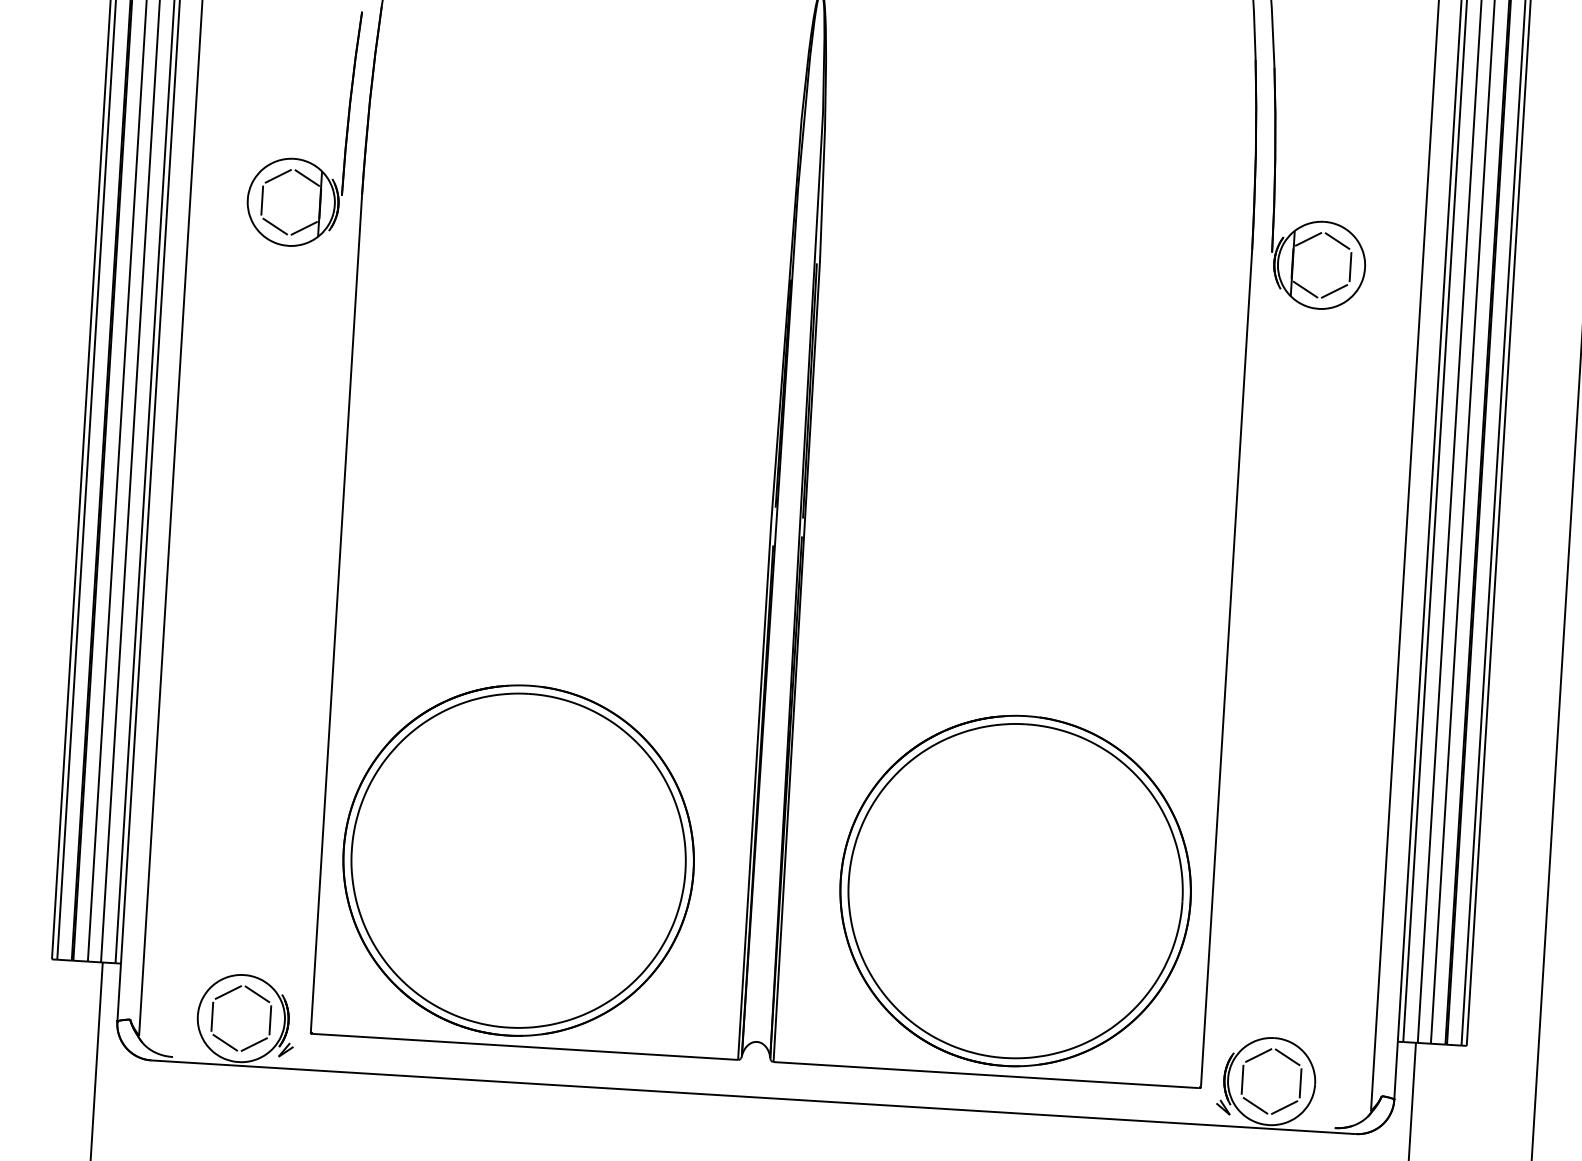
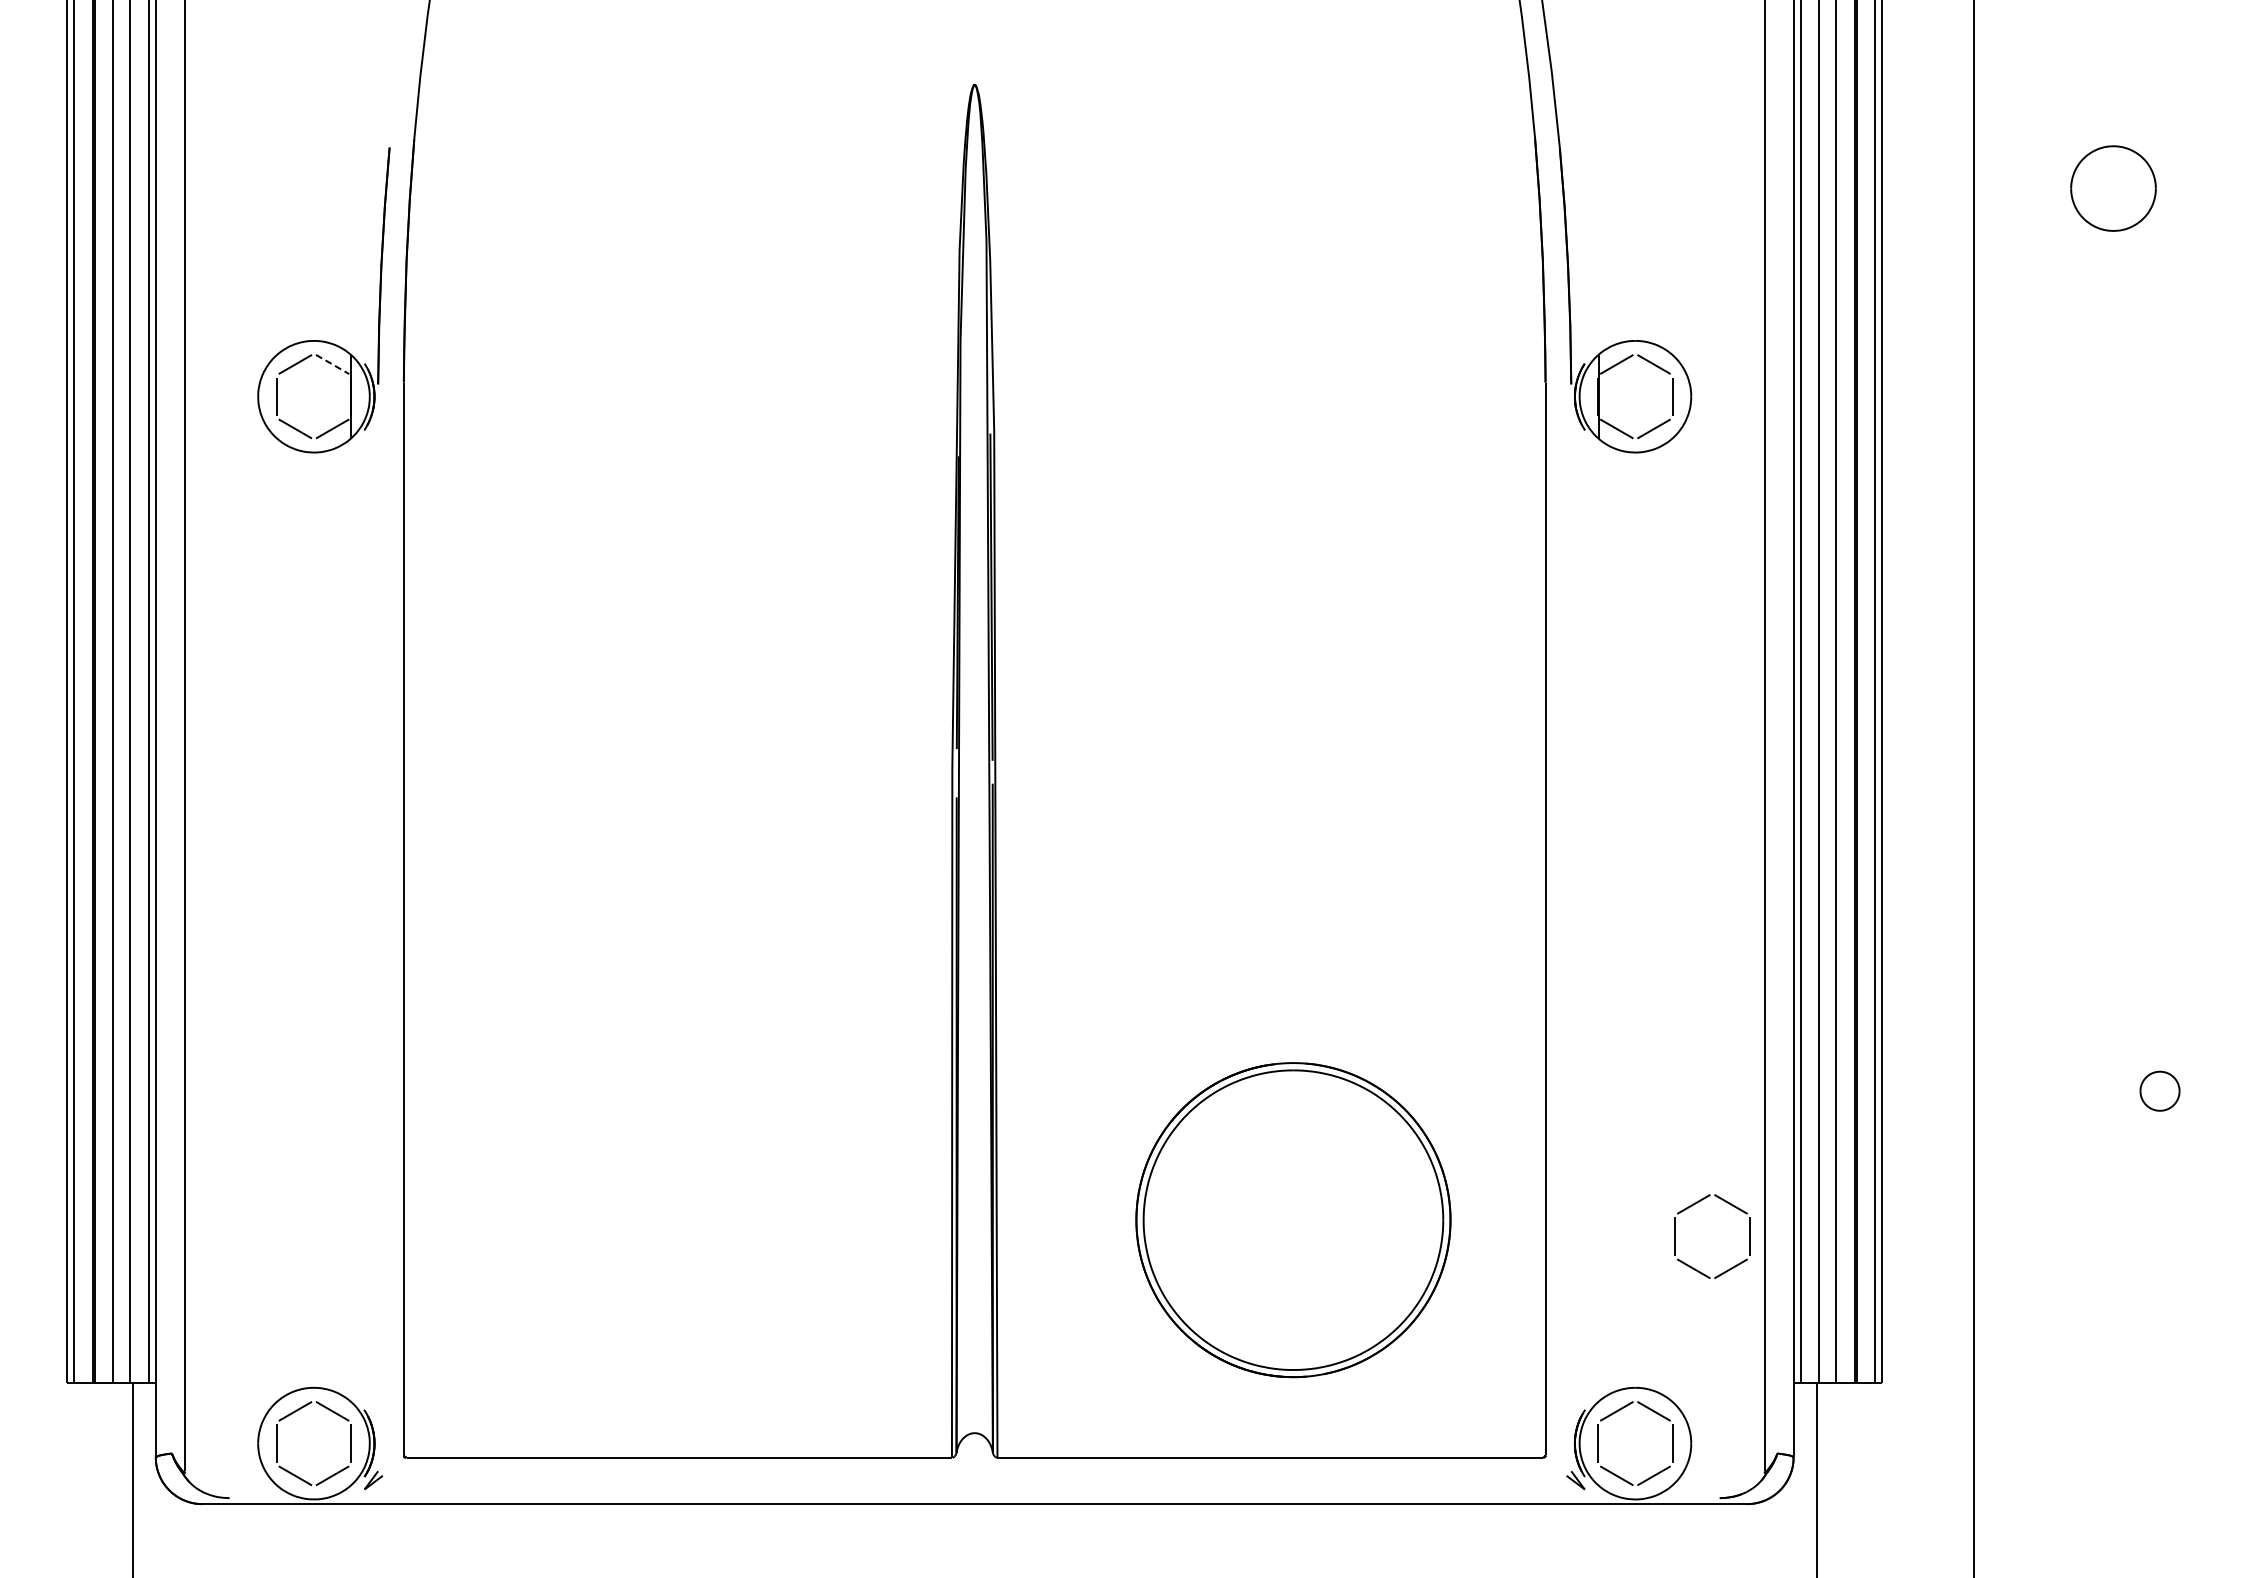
line: (308, 178) -> (333, 364), solid -> dashed
part: (518, 860) -> (655, 1219), removed
part: (1015, 890) -> (1293, 1219), size x0.7
part: (1329, 898) -> (1694, 1205), added

